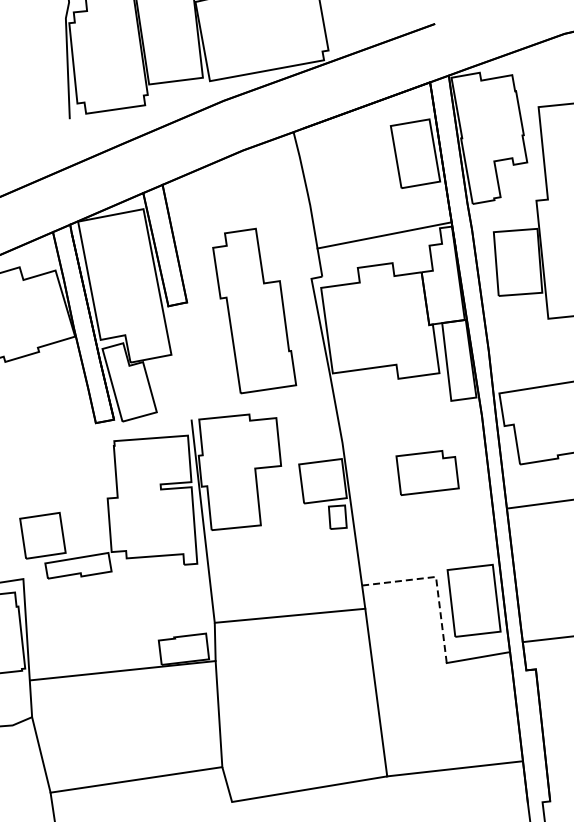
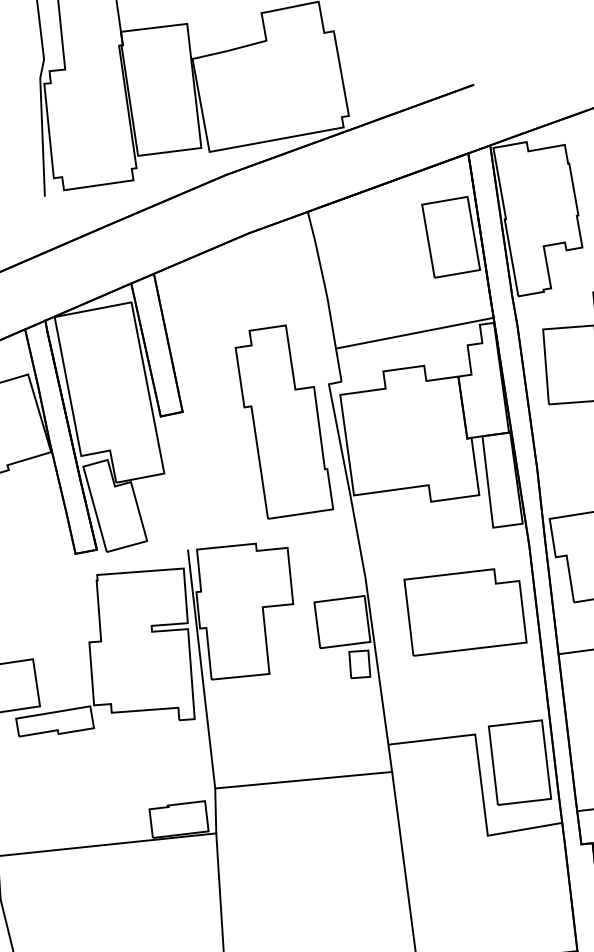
part: (254, 310) -> (284, 421), moved
part: (427, 472) -> (465, 611), size x1.67
line: (436, 582) -> (475, 741), dashed -> solid

